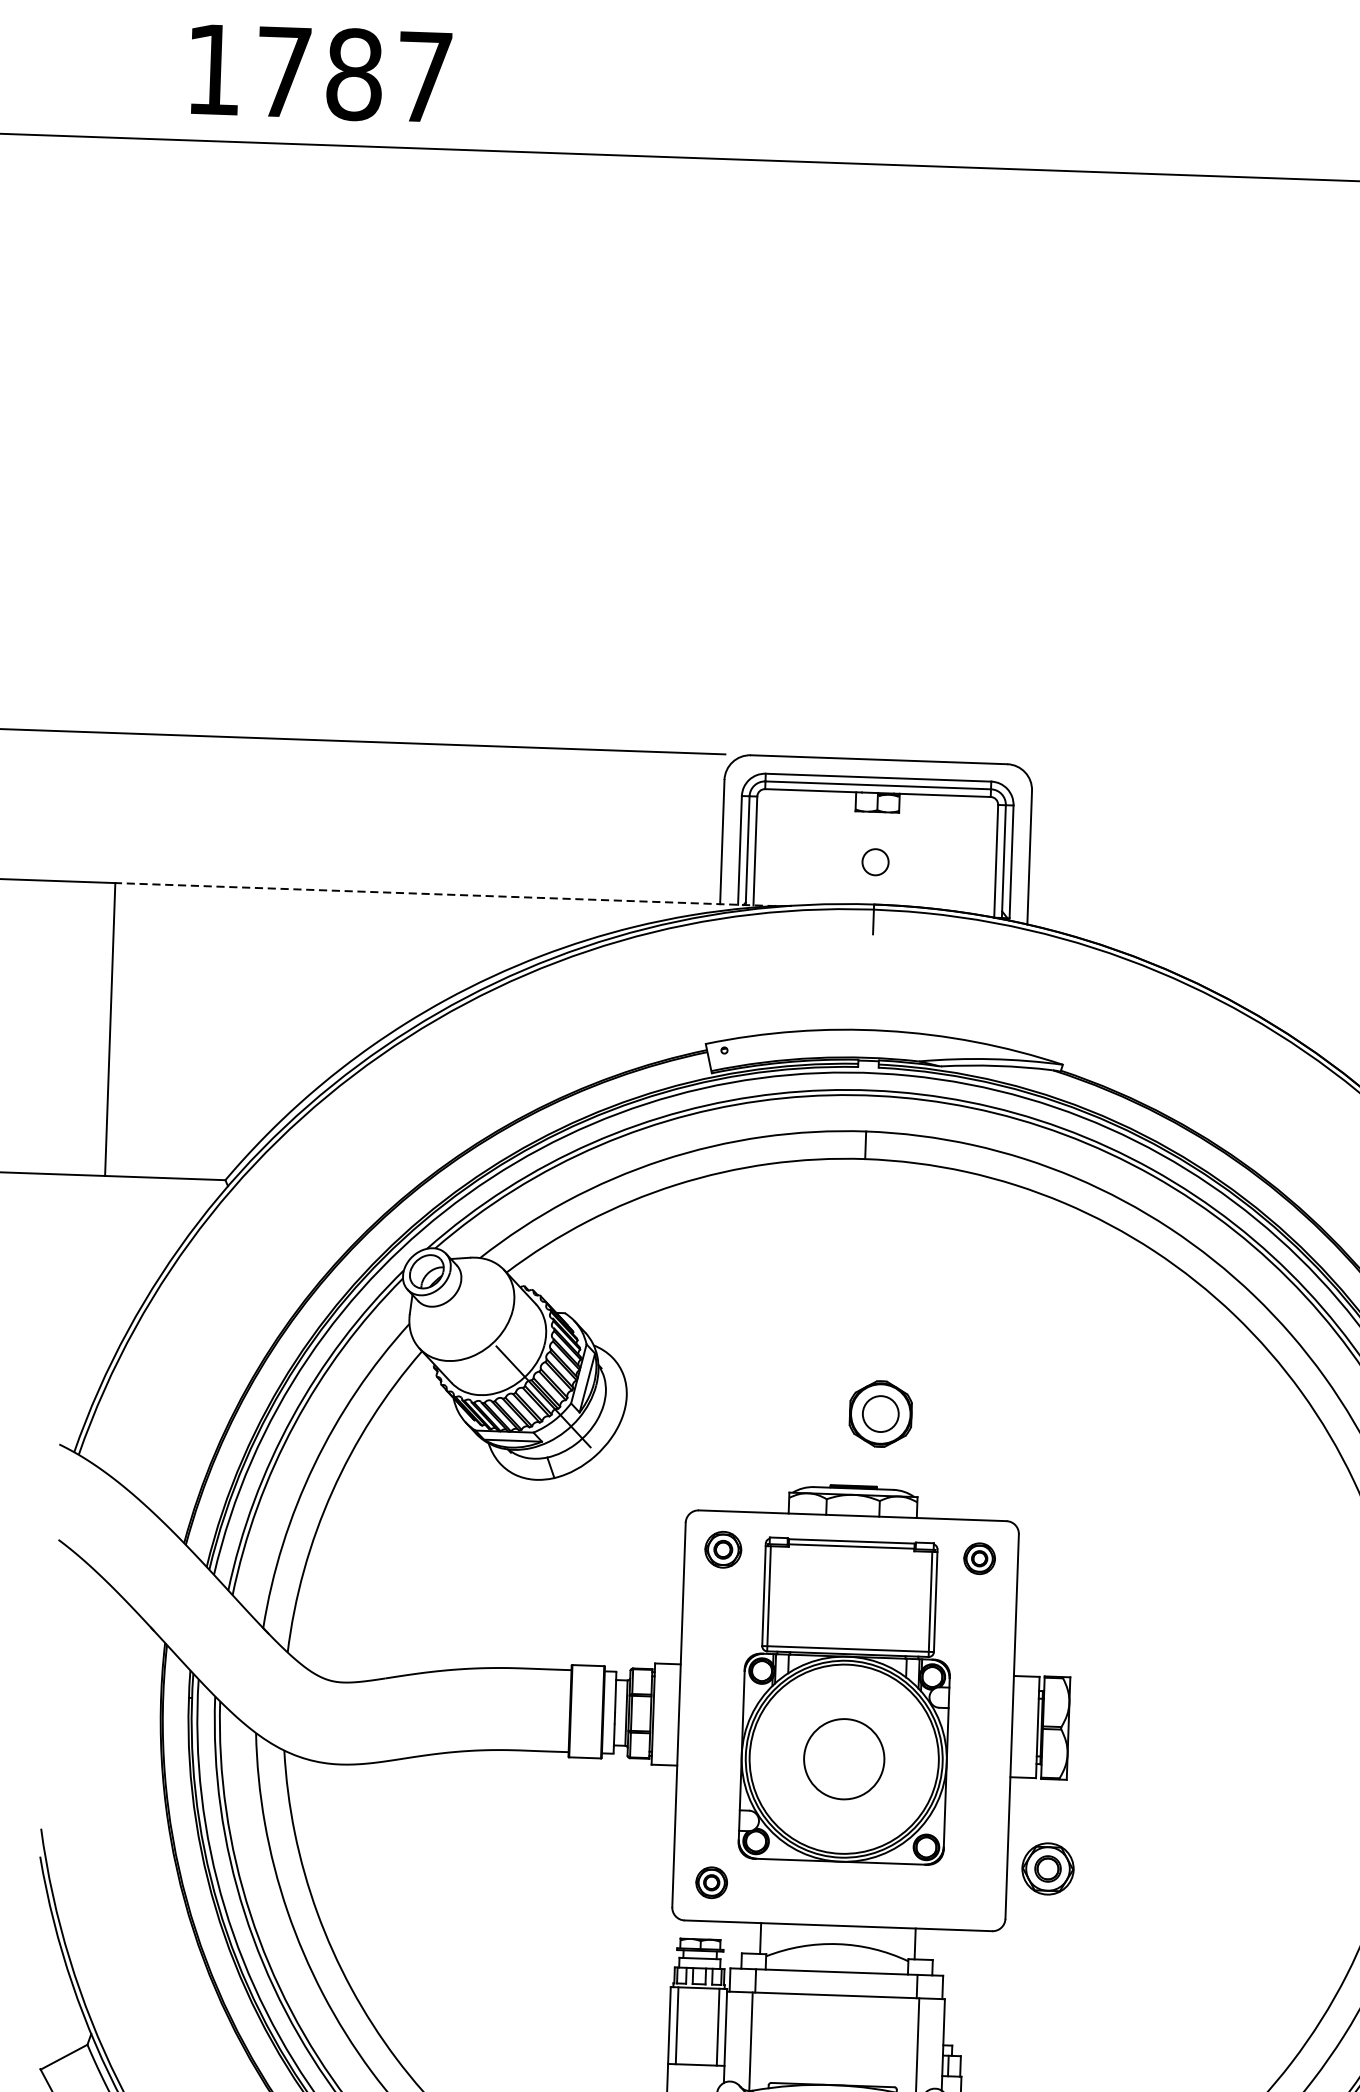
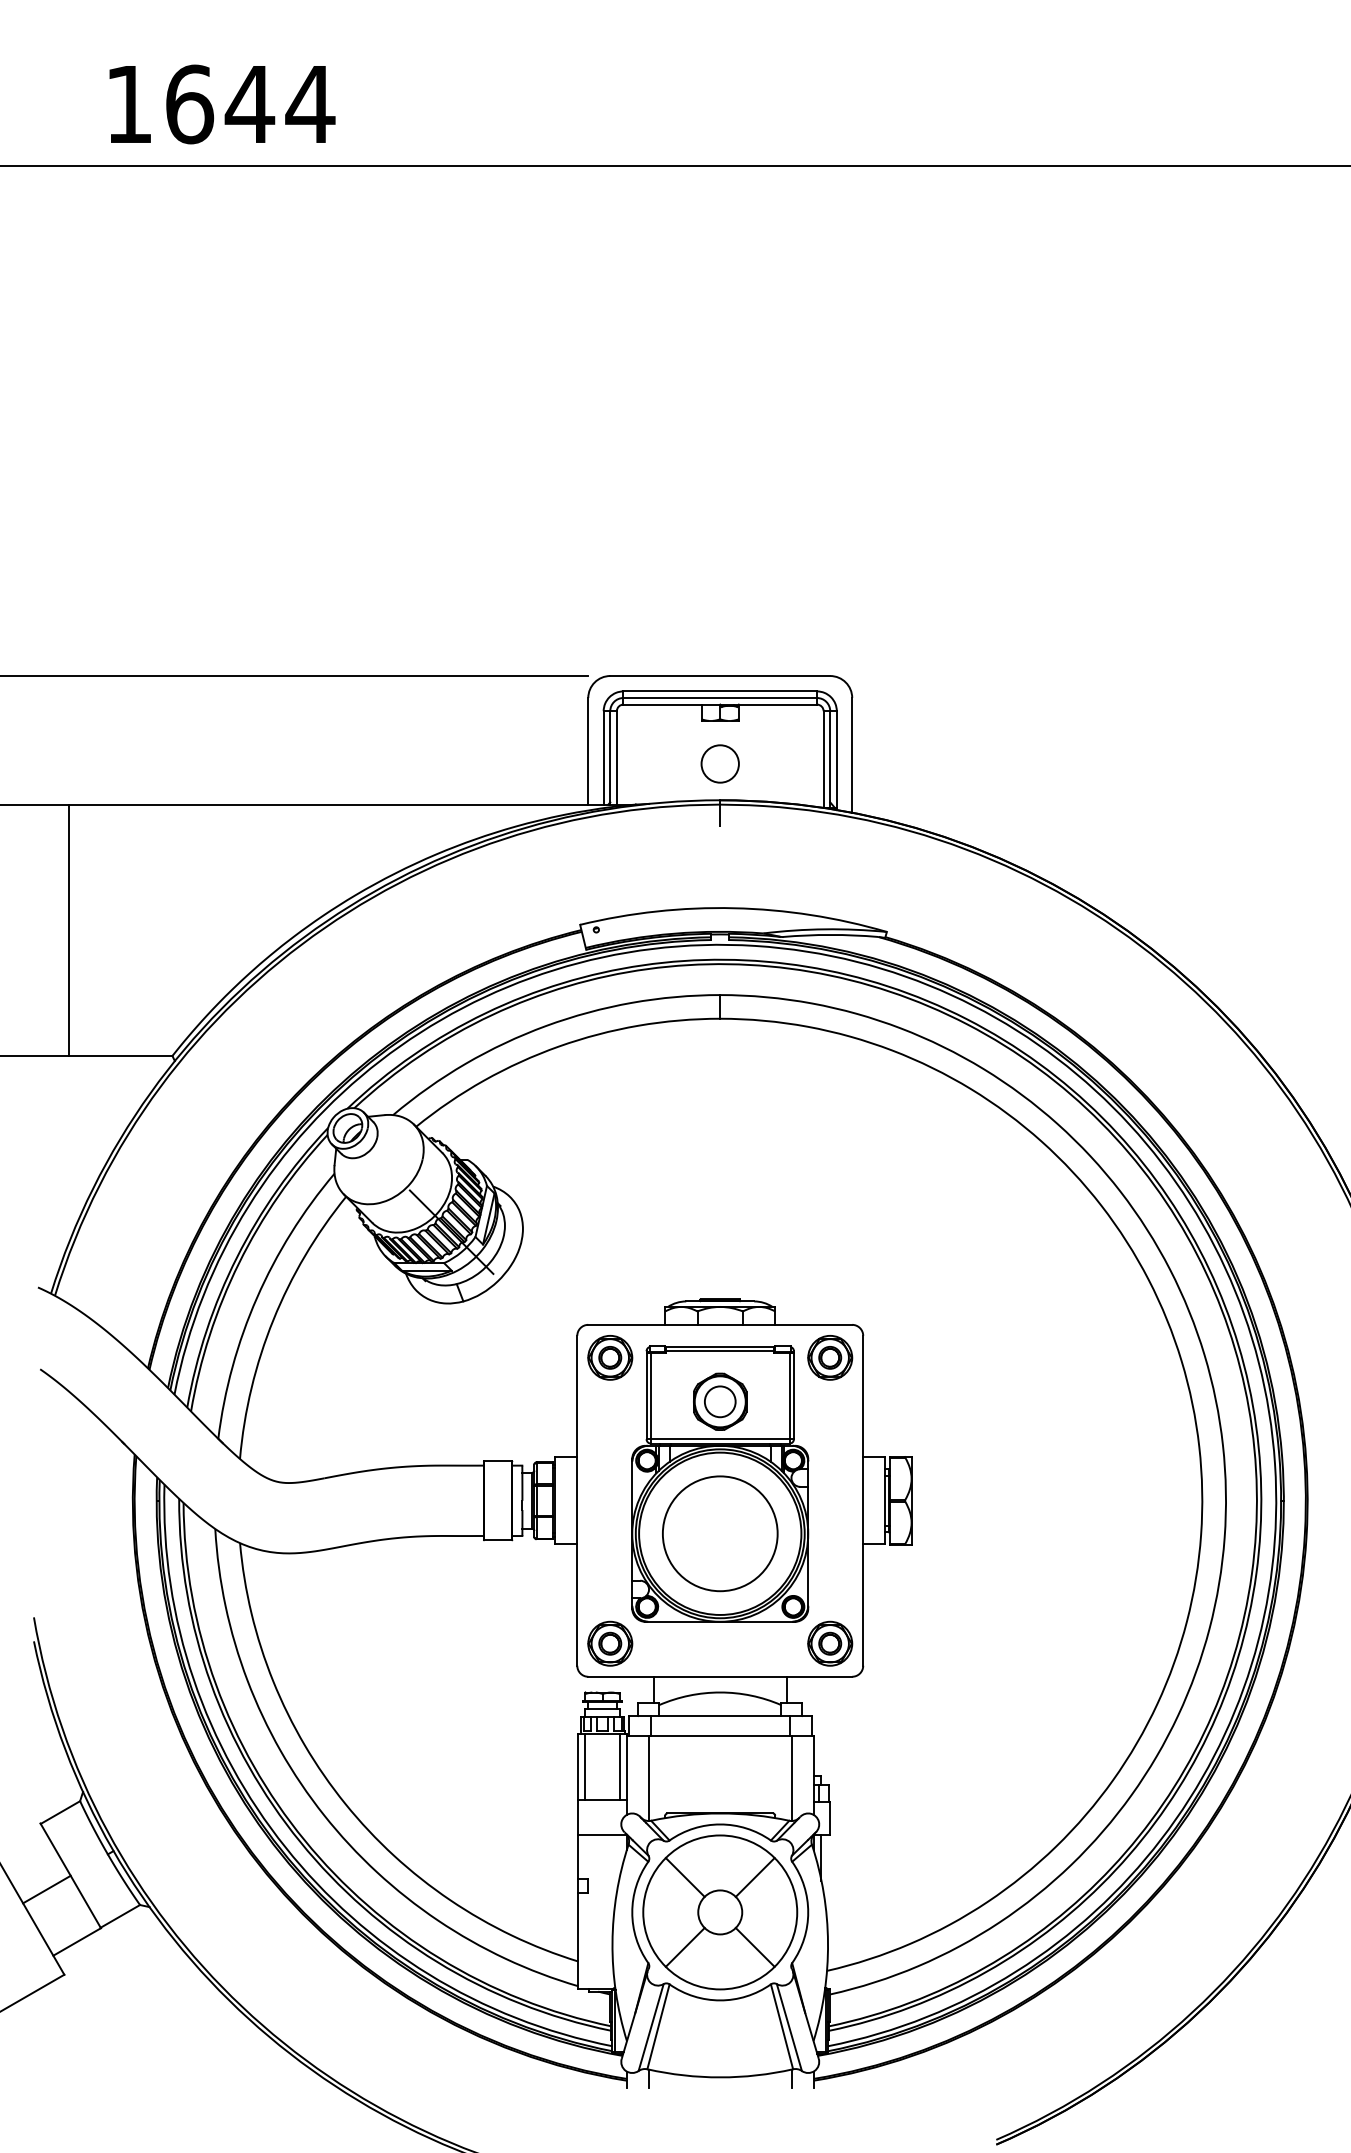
text: (355, 74) -> (250, 104), 1787 -> 1644
circle: (874, 861) -> (719, 763), size x1.67
line: (445, 894) -> (352, 804), dashed -> solid
part: (881, 1413) -> (720, 1401), moved
part: (723, 1549) -> (610, 1357), size x1.43
part: (979, 1558) -> (830, 1357), size x1.67
circle: (843, 1758) -> (719, 1533), size x1.67
part: (1048, 1868) -> (830, 1643), moved
part: (711, 1882) -> (610, 1643), size x1.67

